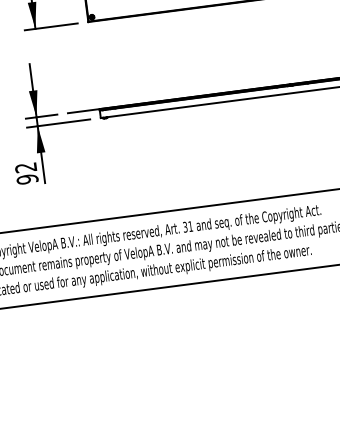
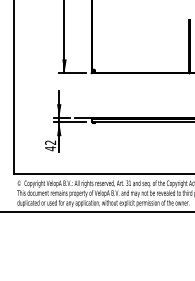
text: (27, 178) -> (50, 148), 92 -> 42

